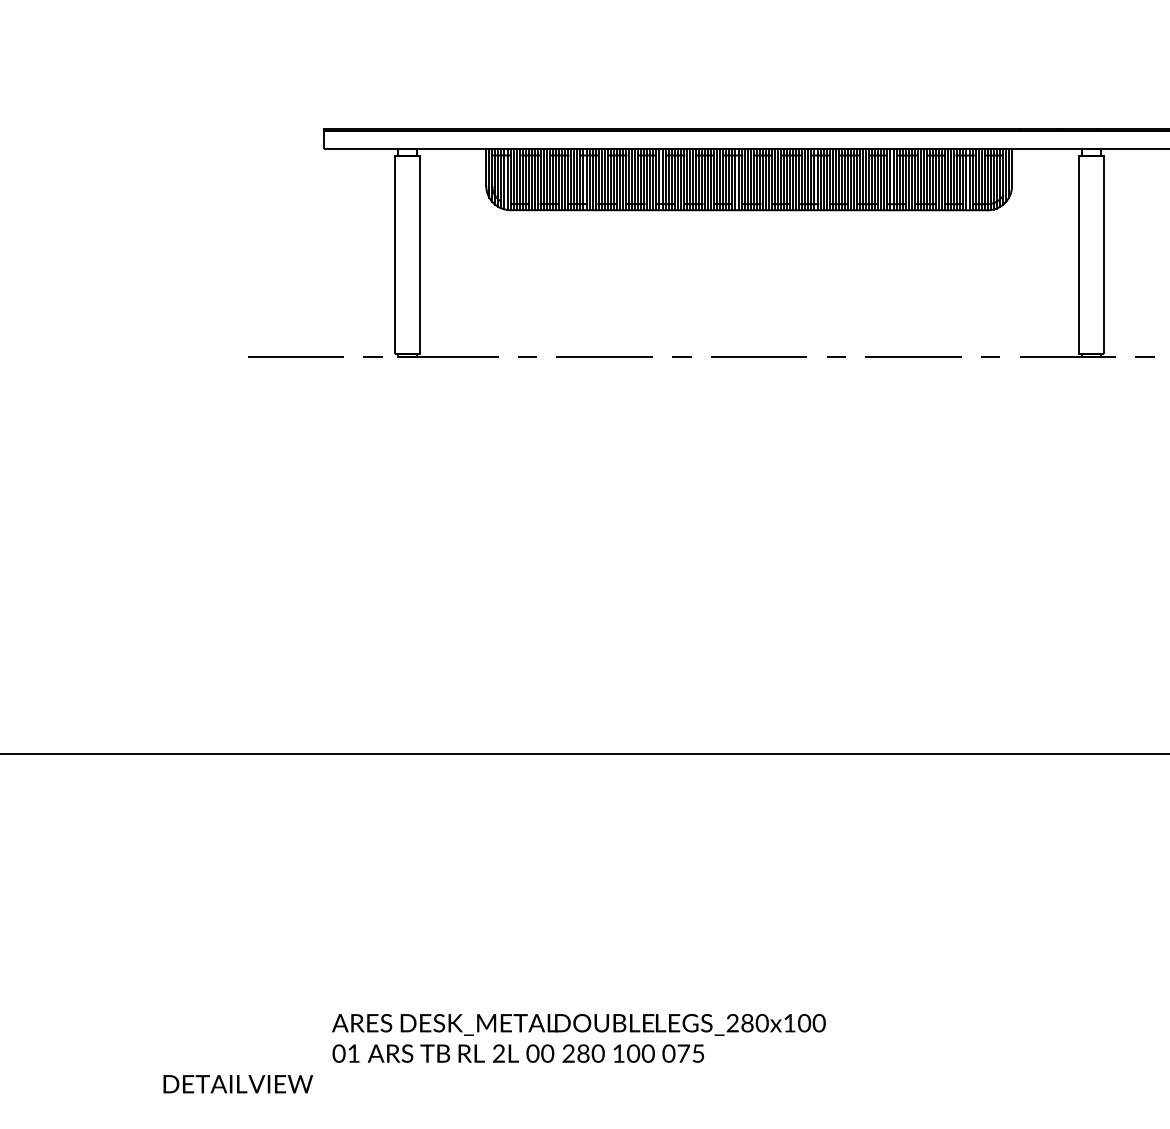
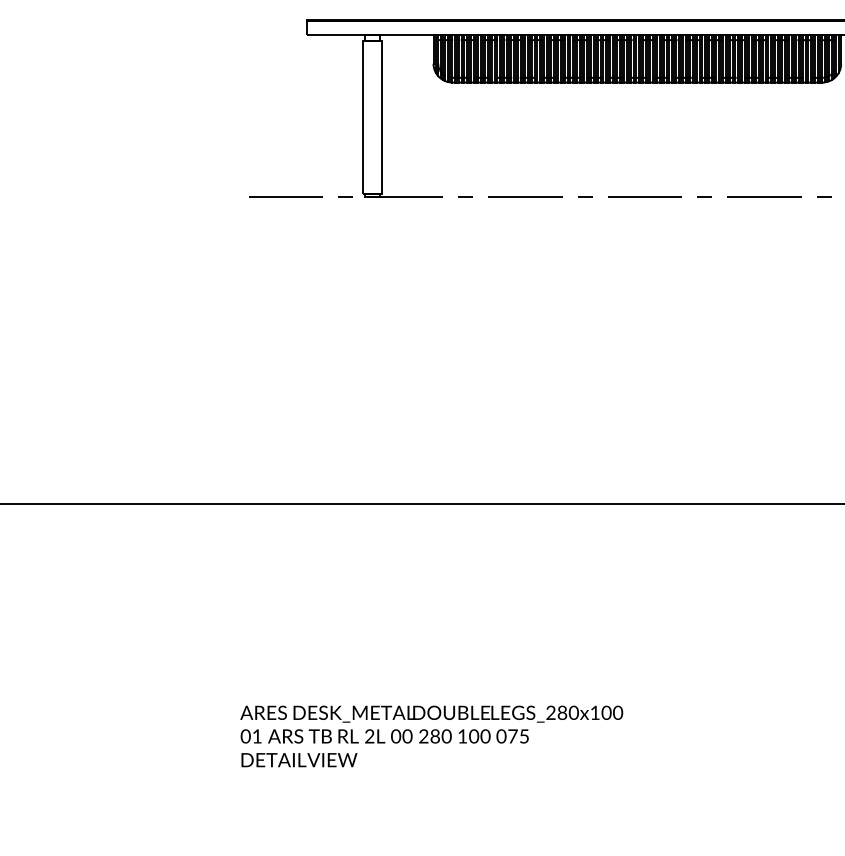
text: (578, 1038) -> (431, 724), moved
text: (237, 1084) -> (298, 760), moved

